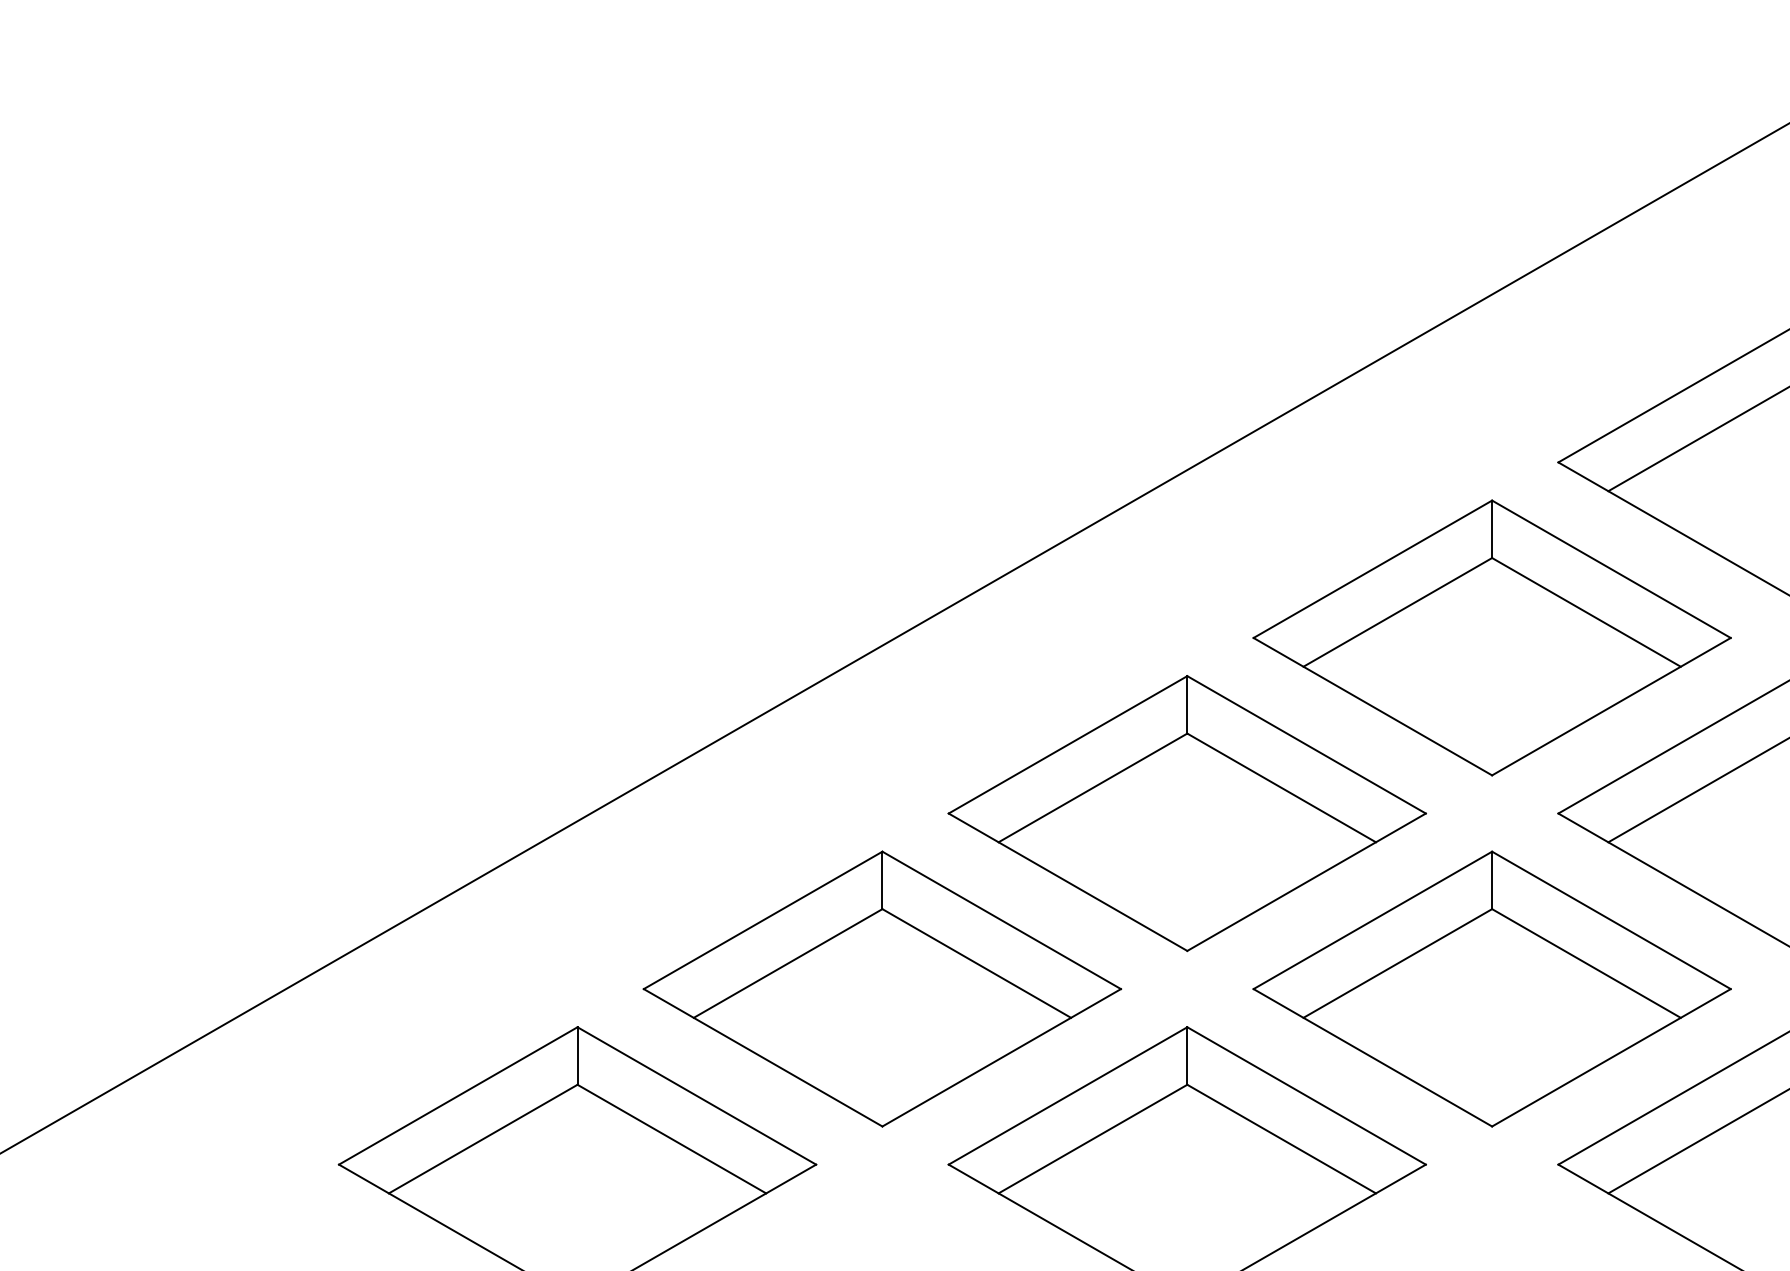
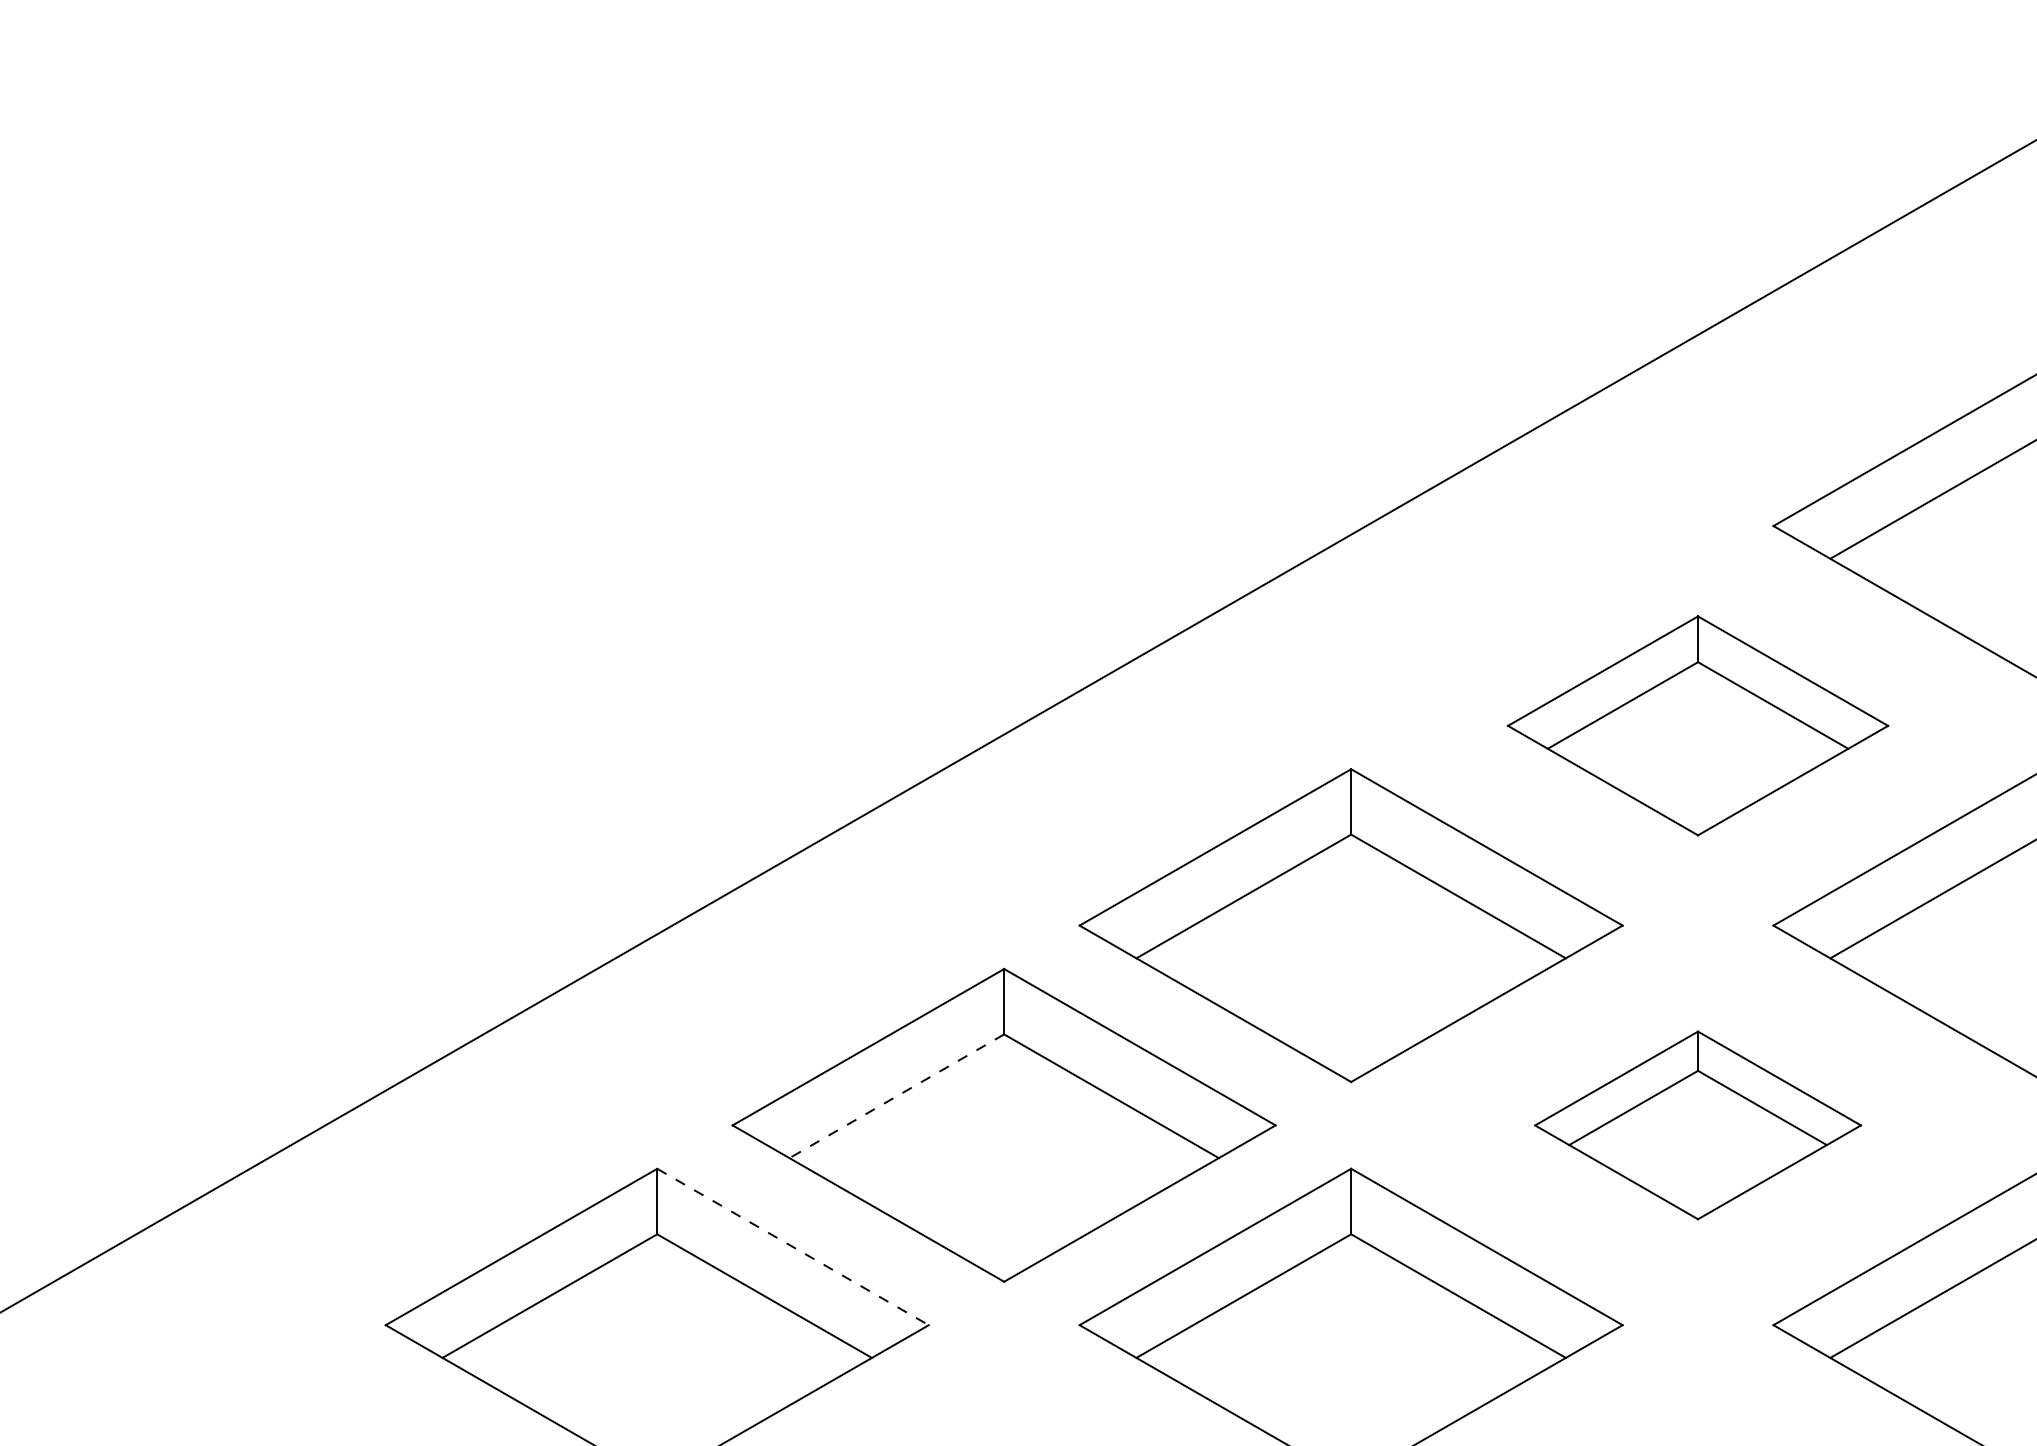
part: (1491, 637) -> (1697, 725), size x0.7
line: (787, 963) -> (896, 1096), solid -> dashed
part: (1491, 989) -> (1697, 1125), size x0.6
line: (697, 1096) -> (793, 1247), solid -> dashed

